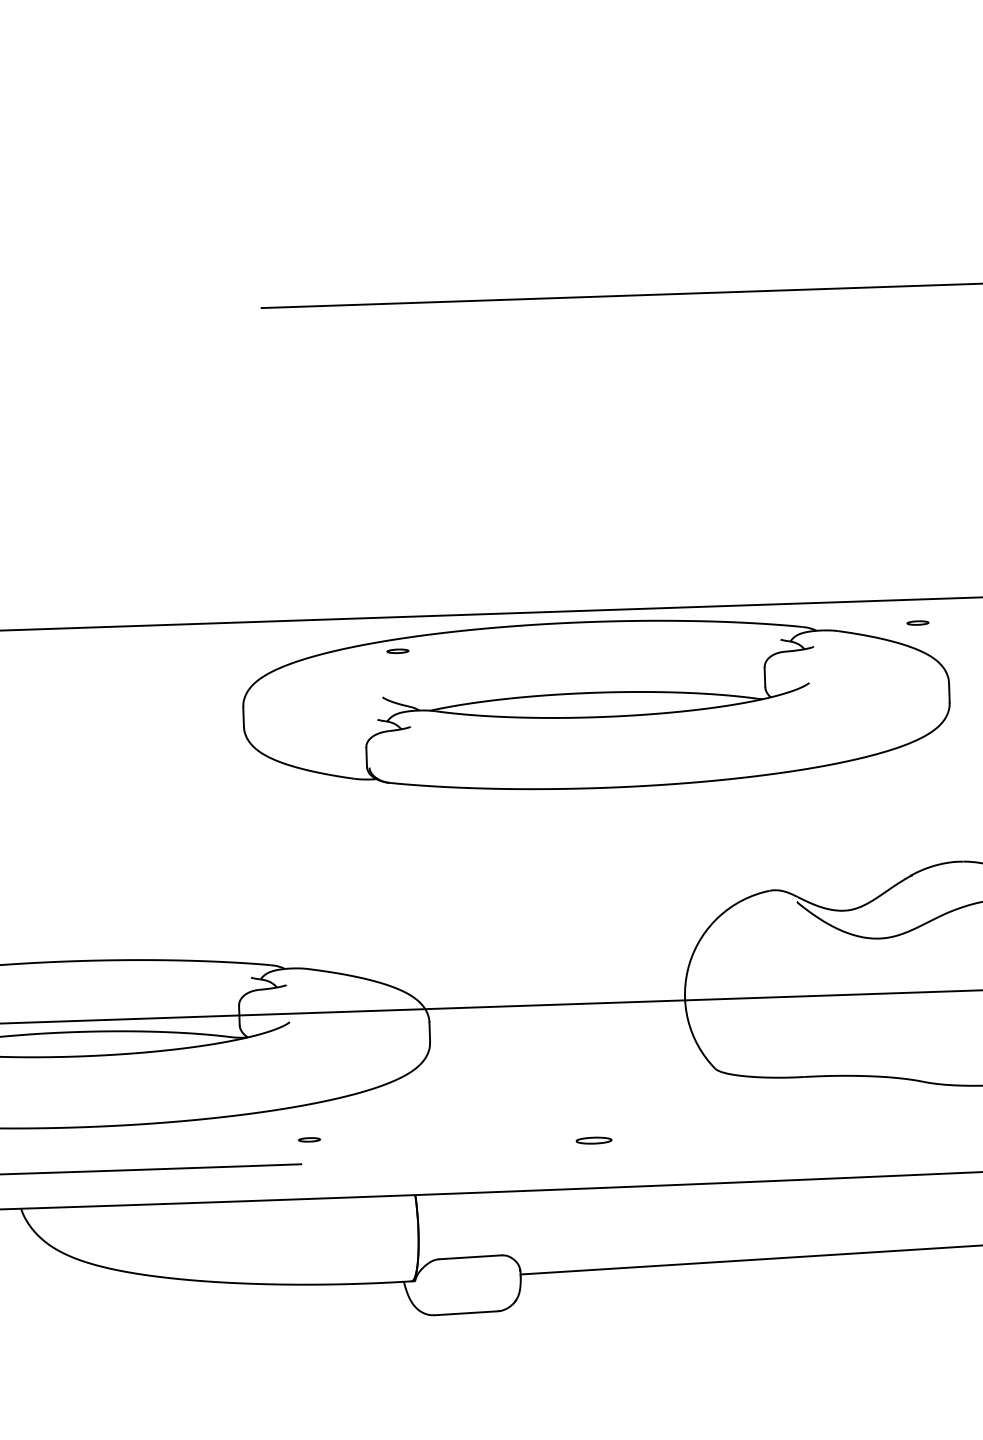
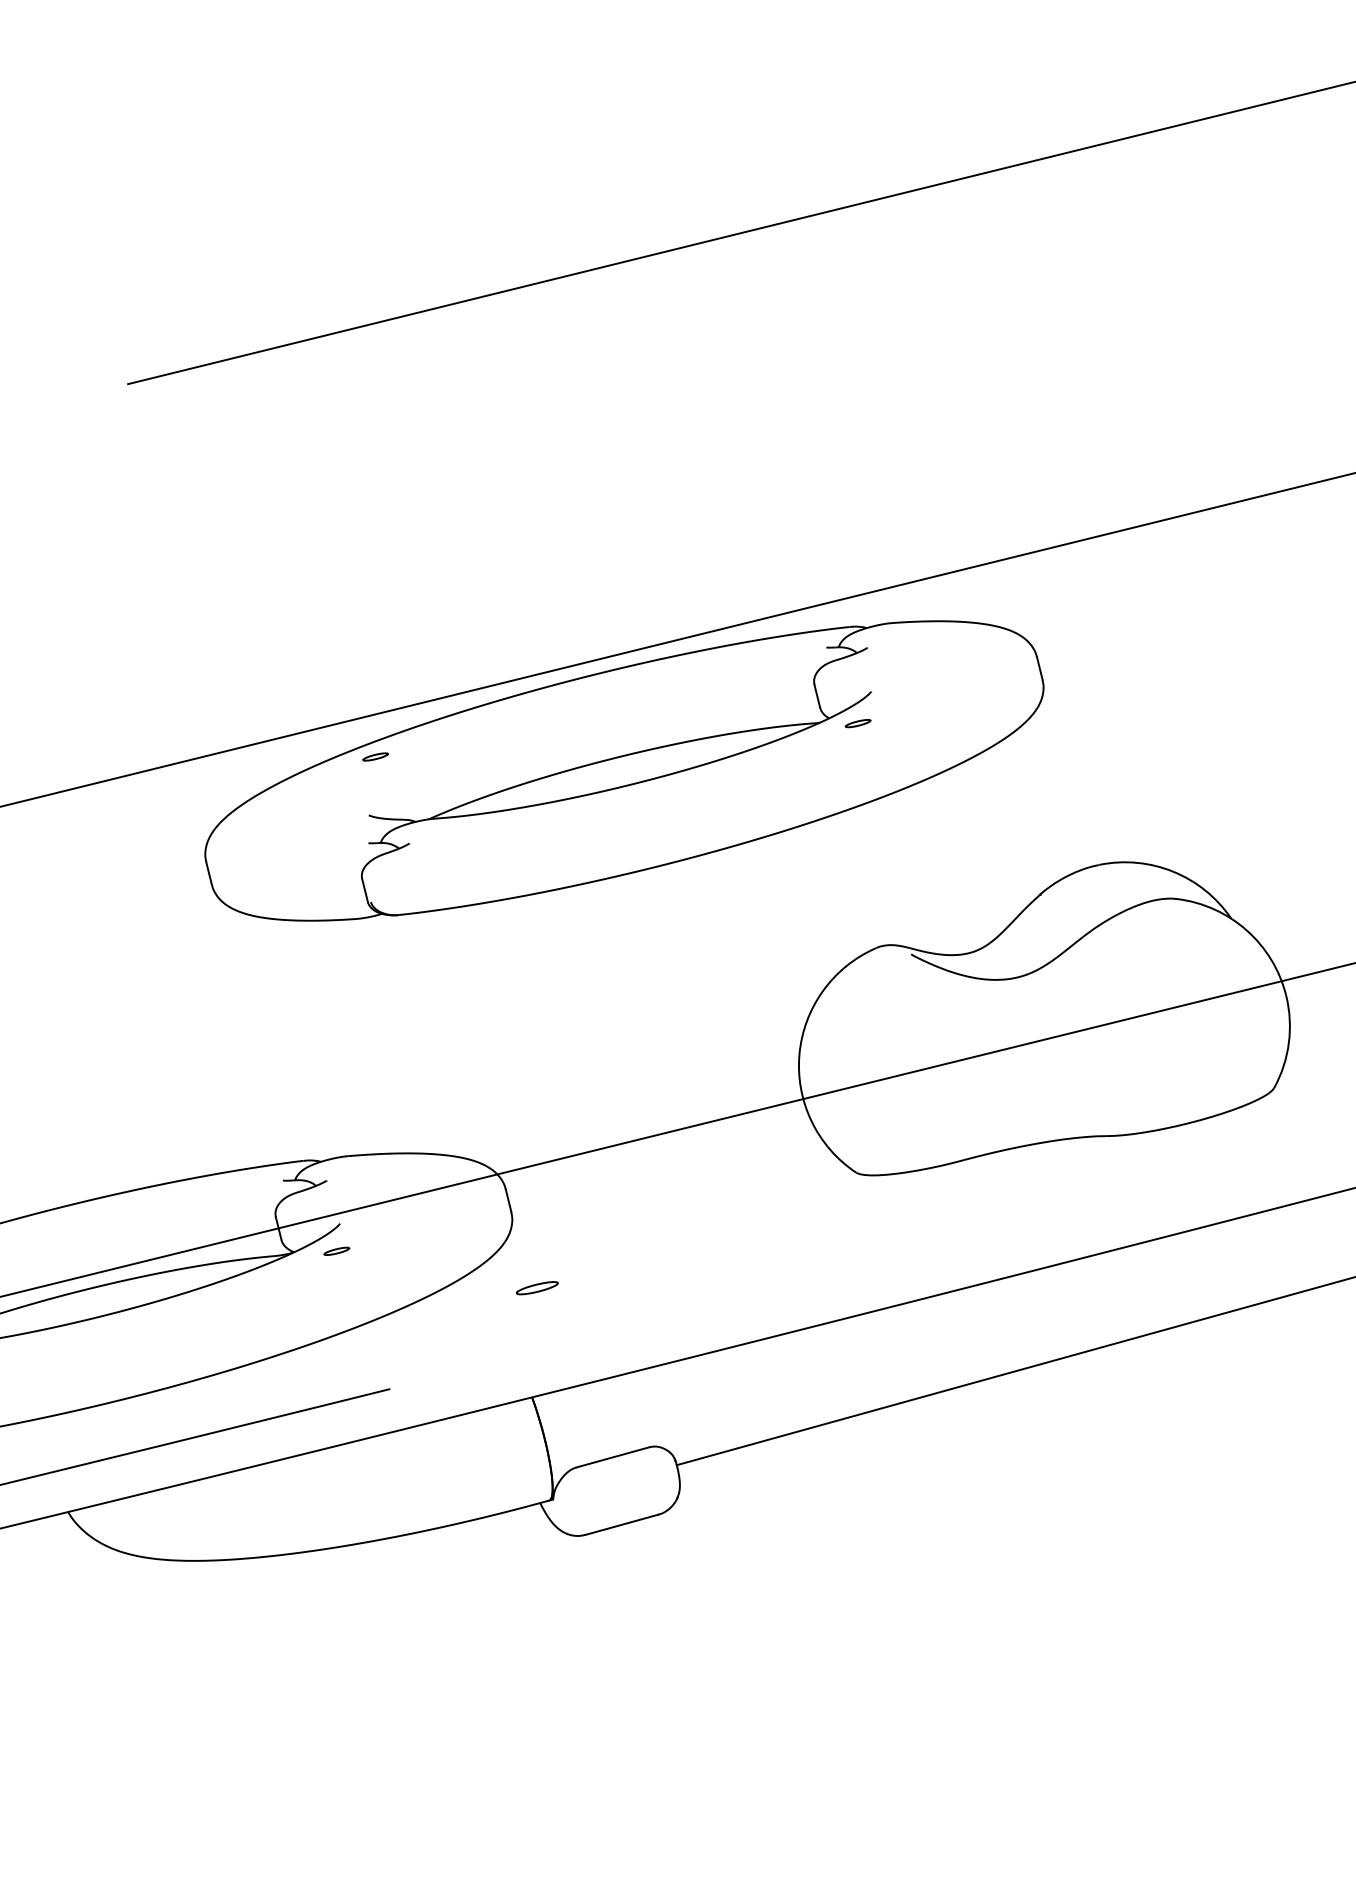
part: (917, 622) -> (857, 723), moved
part: (309, 1139) -> (336, 1250), moved
part: (593, 1140) -> (536, 1288), moved

